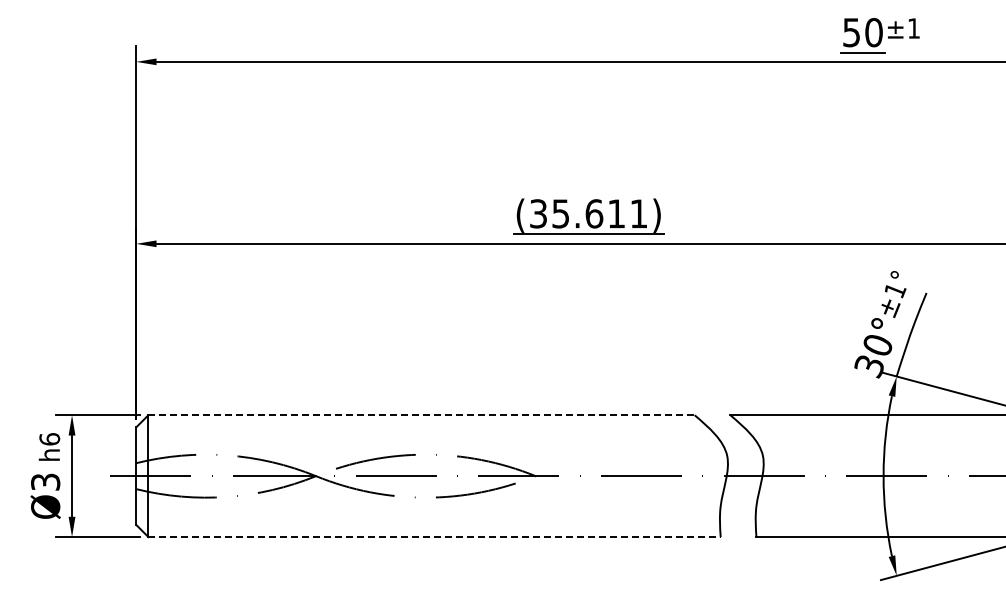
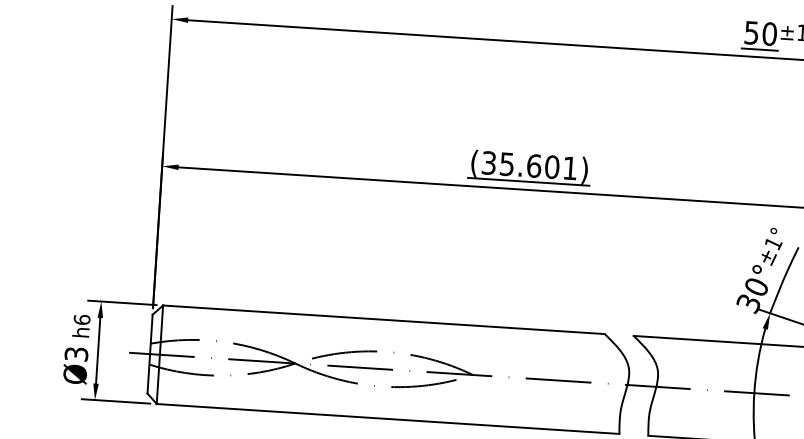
text: (616, 213) -> (552, 166), (35.611) -> (35.601)
line: (422, 415) -> (384, 320), dashed -> solid
line: (435, 537) -> (388, 419), dashed -> solid

